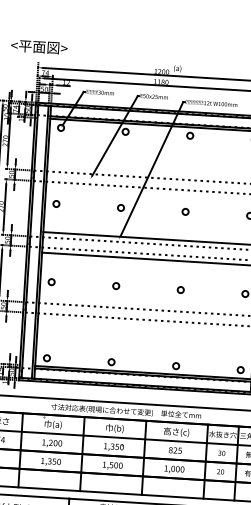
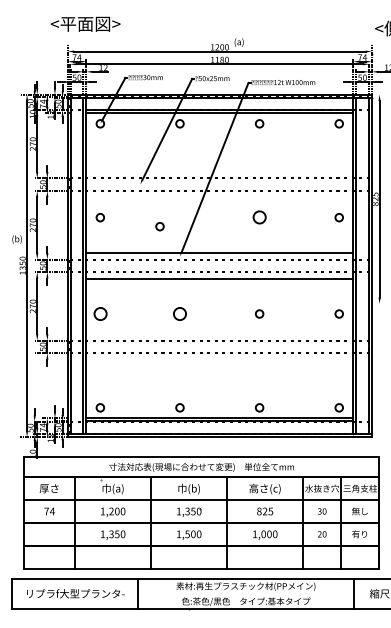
text: (39, 46) -> (85, 23), moved
circle: (120, 207) -> (159, 226), moved
circle: (185, 211) -> (259, 217), size x1.6
circle: (50, 281) -> (99, 313), size x1.6
circle: (115, 285) -> (179, 313), size x1.6

